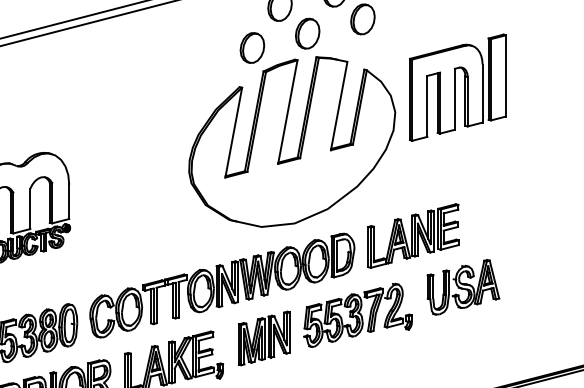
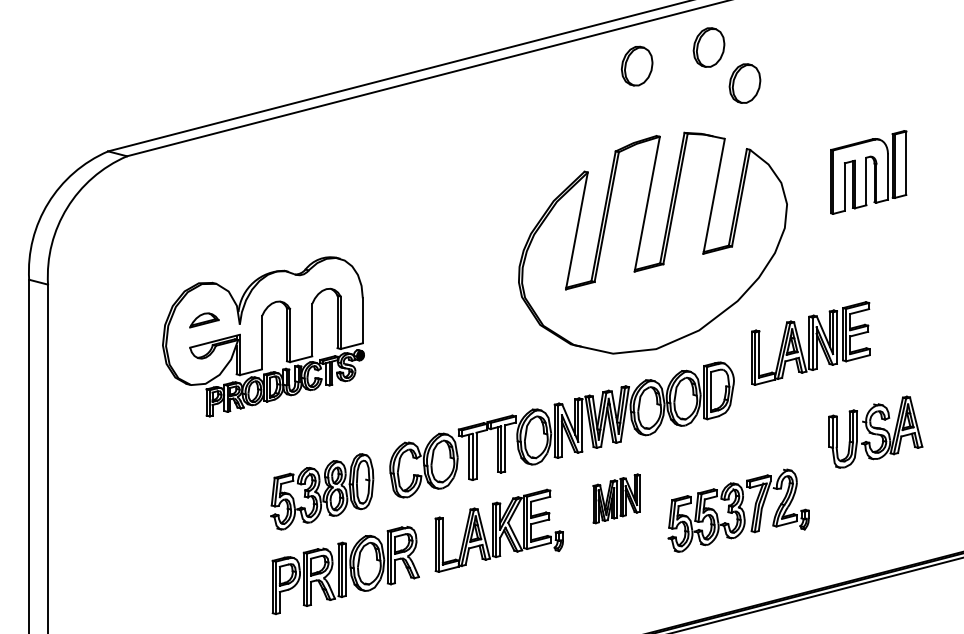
part: (307, 33) -> (672, 101), removed
part: (252, 47) -> (601, 120), removed
part: (457, 87) -> (868, 172), size x0.6
part: (413, 236) -> (810, 343), moved
part: (357, 315) -> (738, 510), moved
part: (264, 338) -> (616, 498), size x0.7

